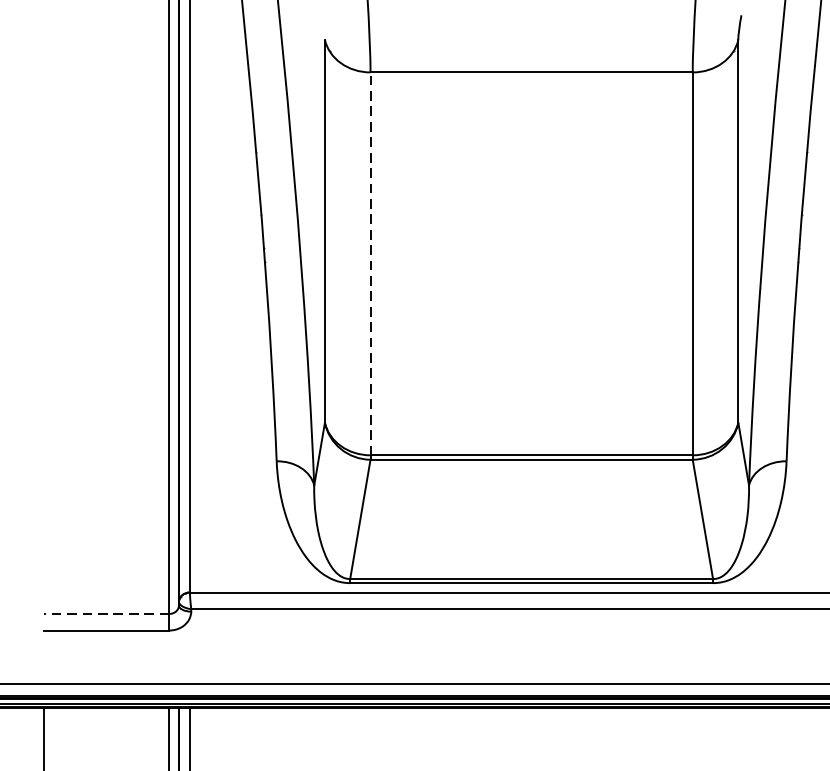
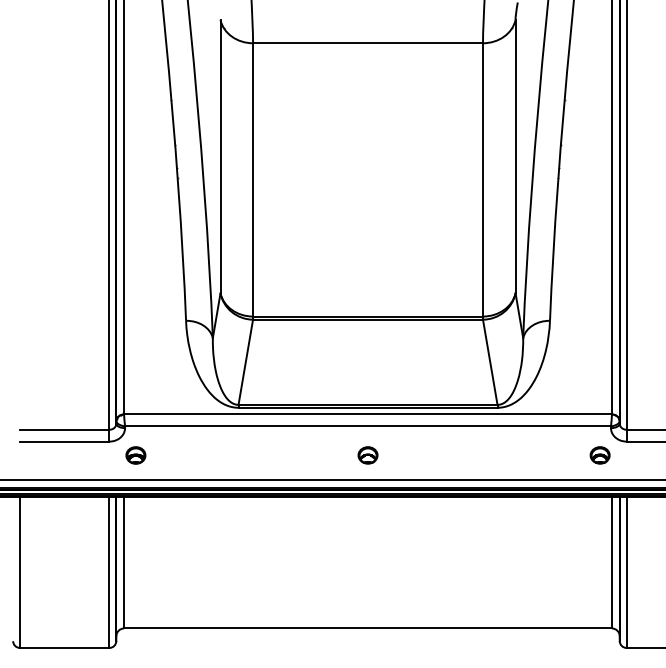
line: (371, 263) -> (253, 179), dashed -> solid
line: (106, 613) -> (64, 429), dashed -> solid
part: (205, 649) -> (135, 455), added
part: (530, 649) -> (367, 455), added

